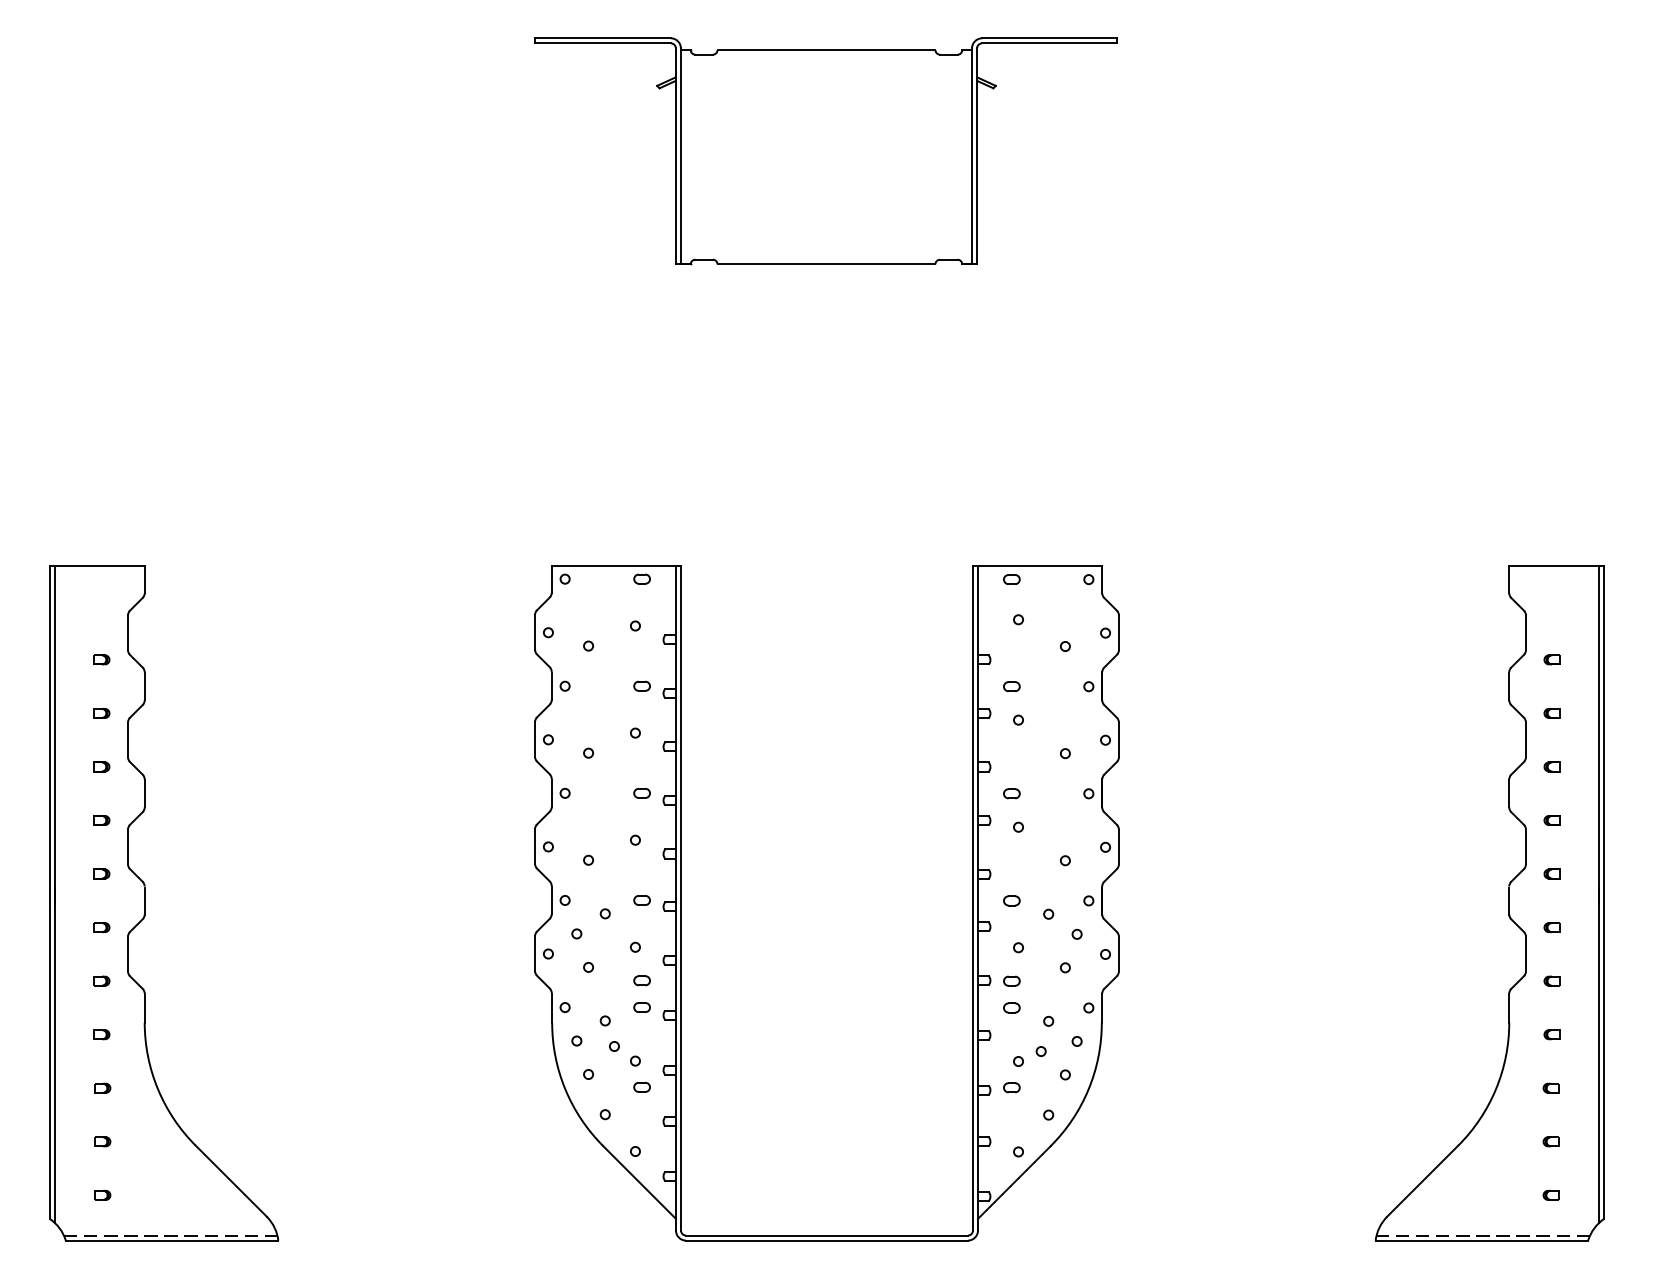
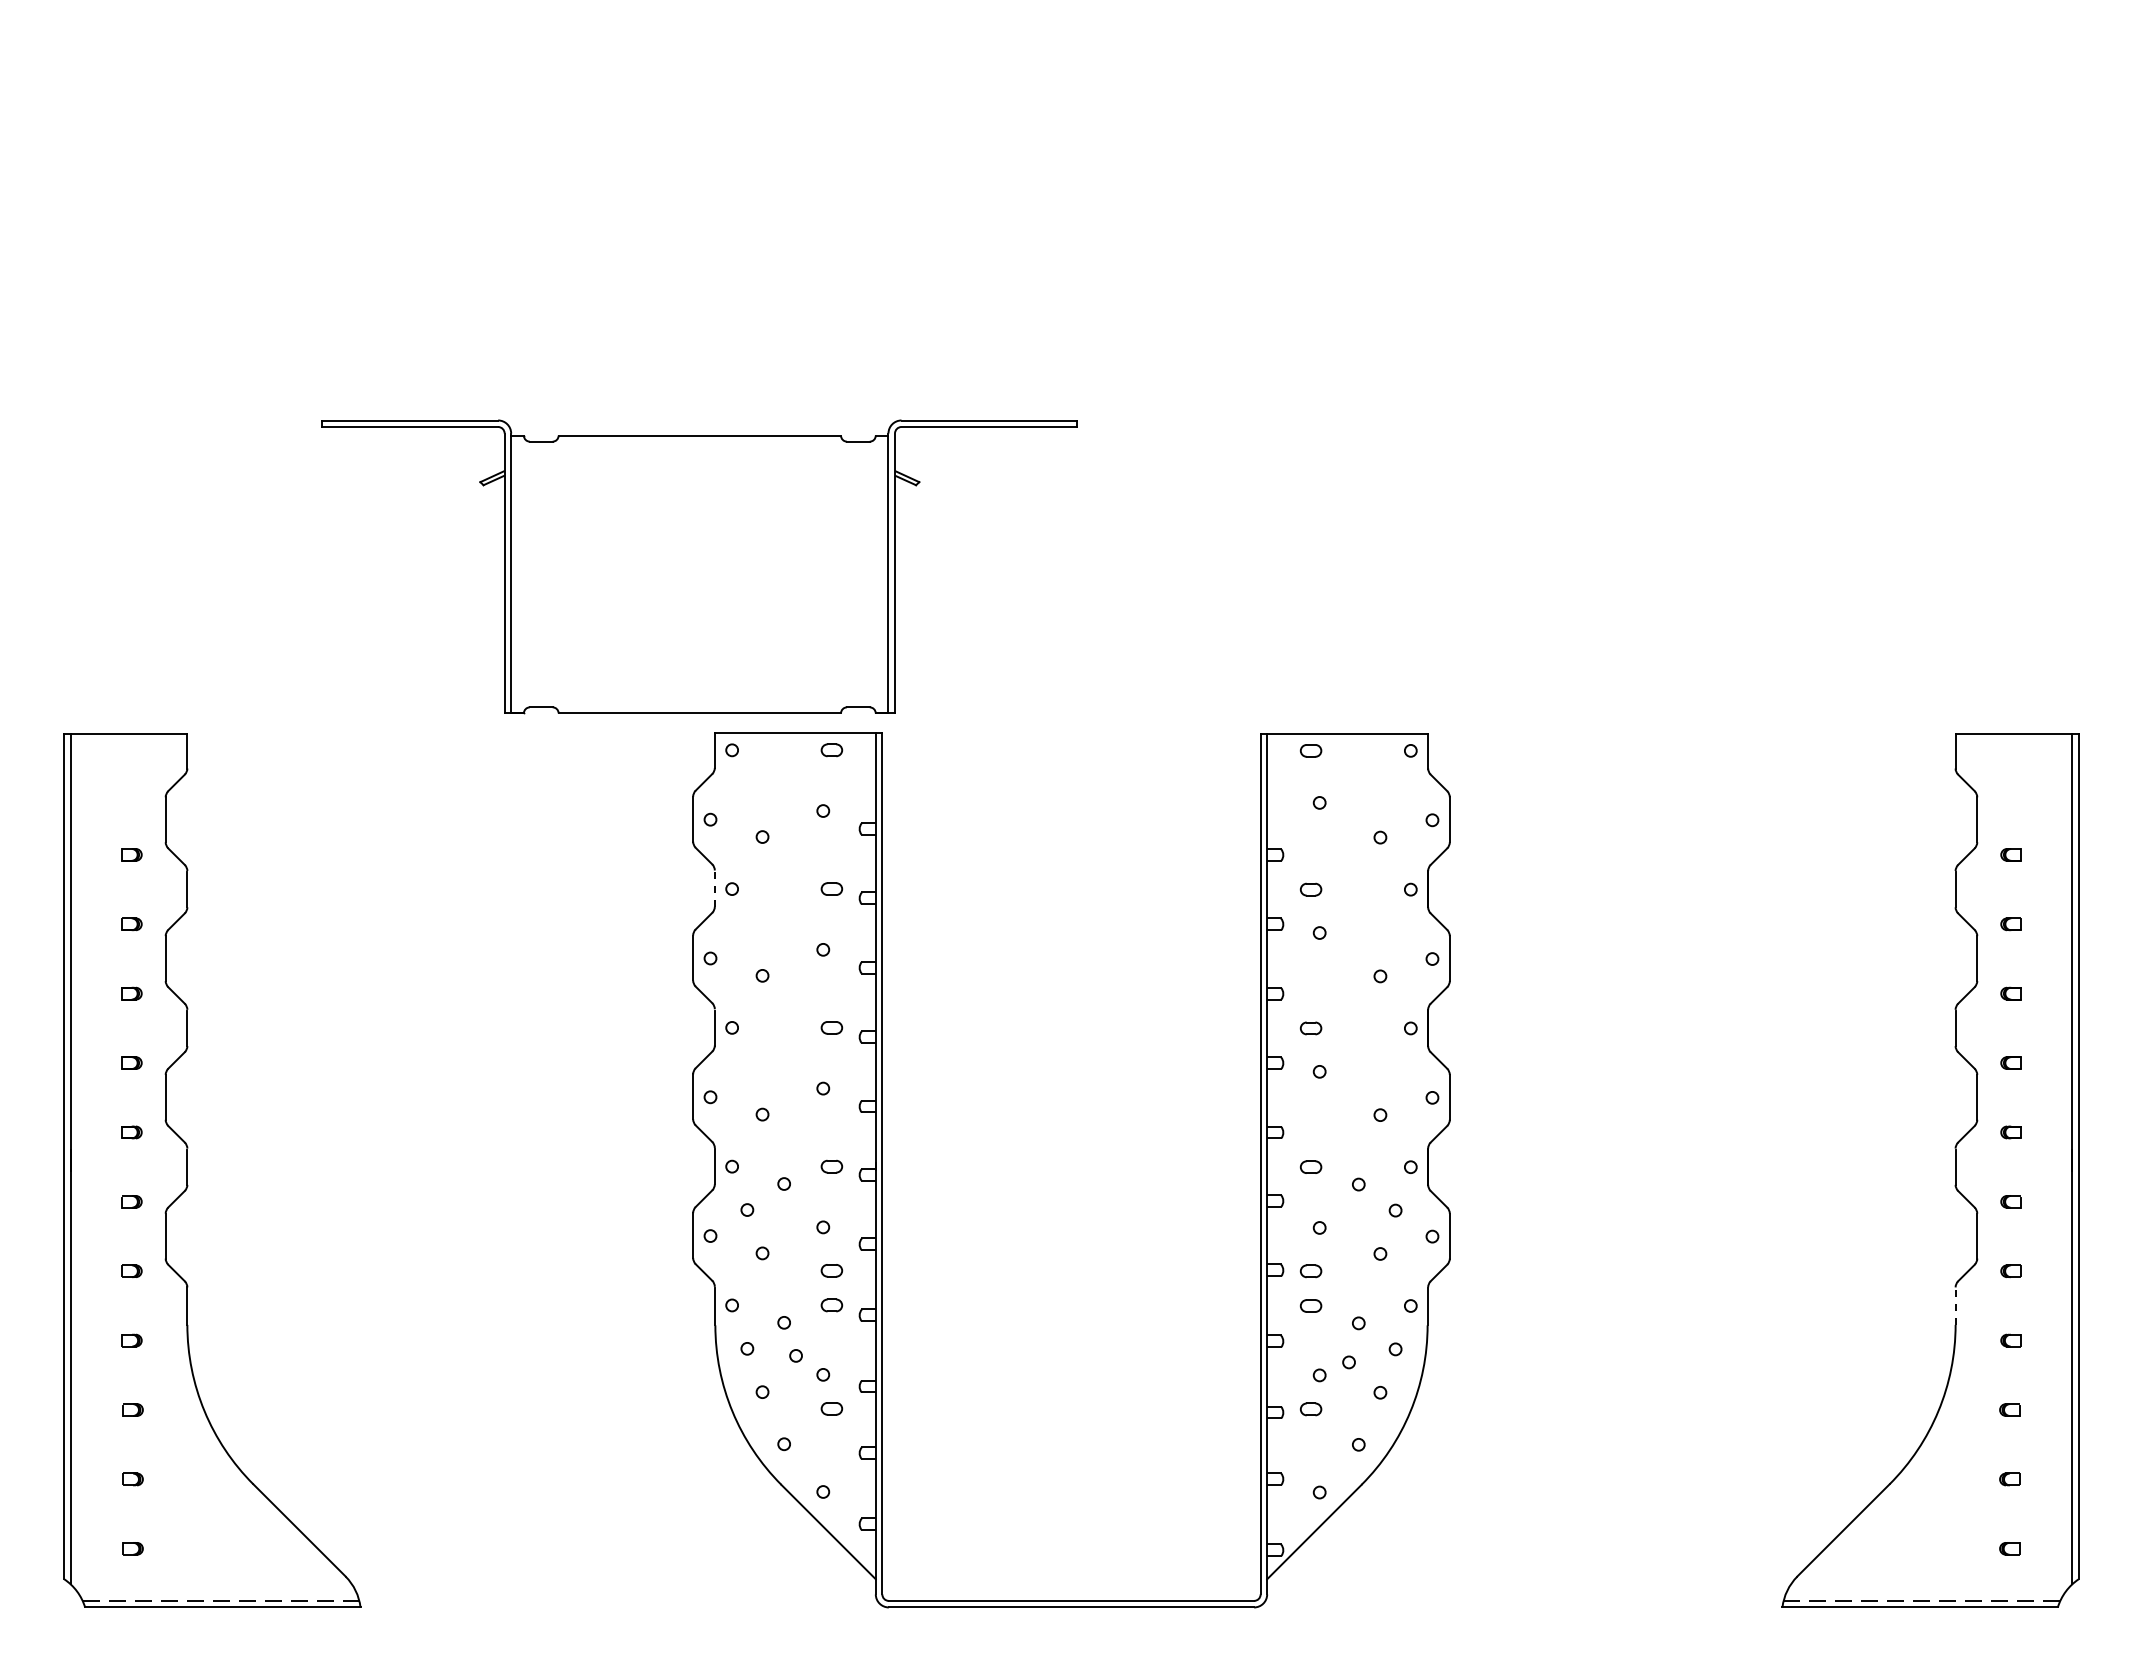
part: (826, 151) -> (699, 566), moved
line: (551, 686) -> (714, 889), solid -> dashed
line: (1509, 1008) -> (1955, 1306), solid -> dashed

